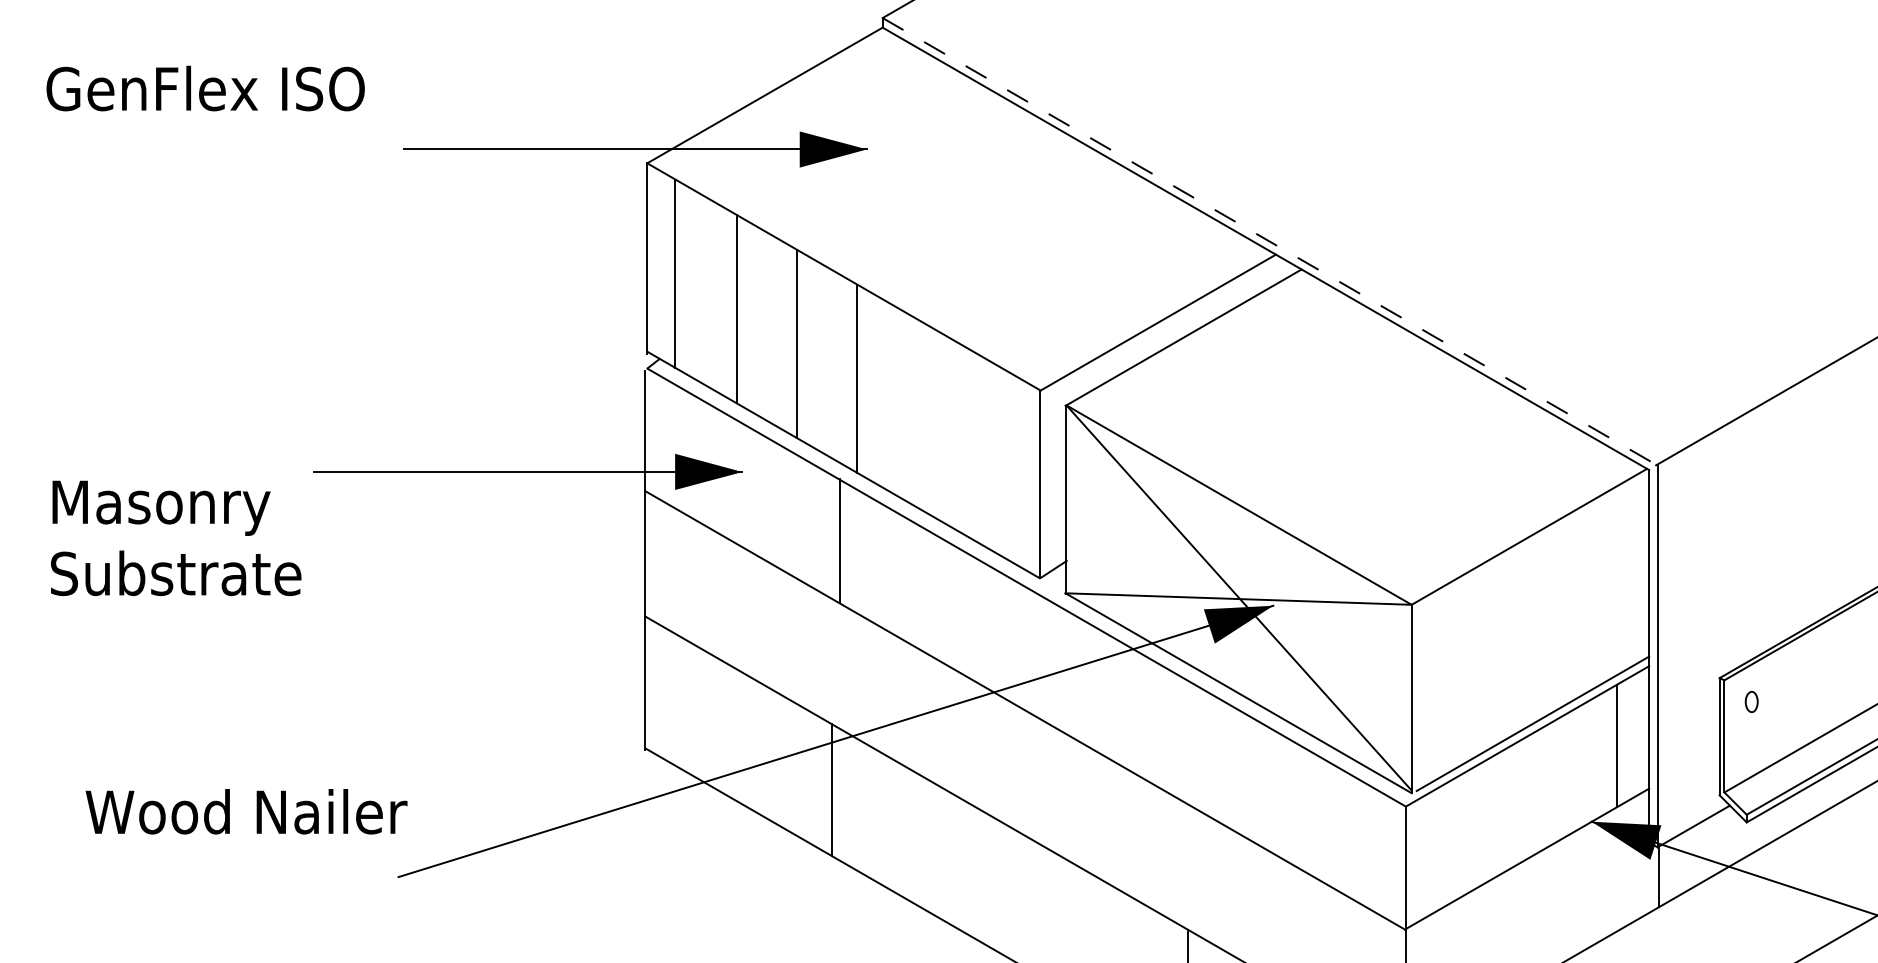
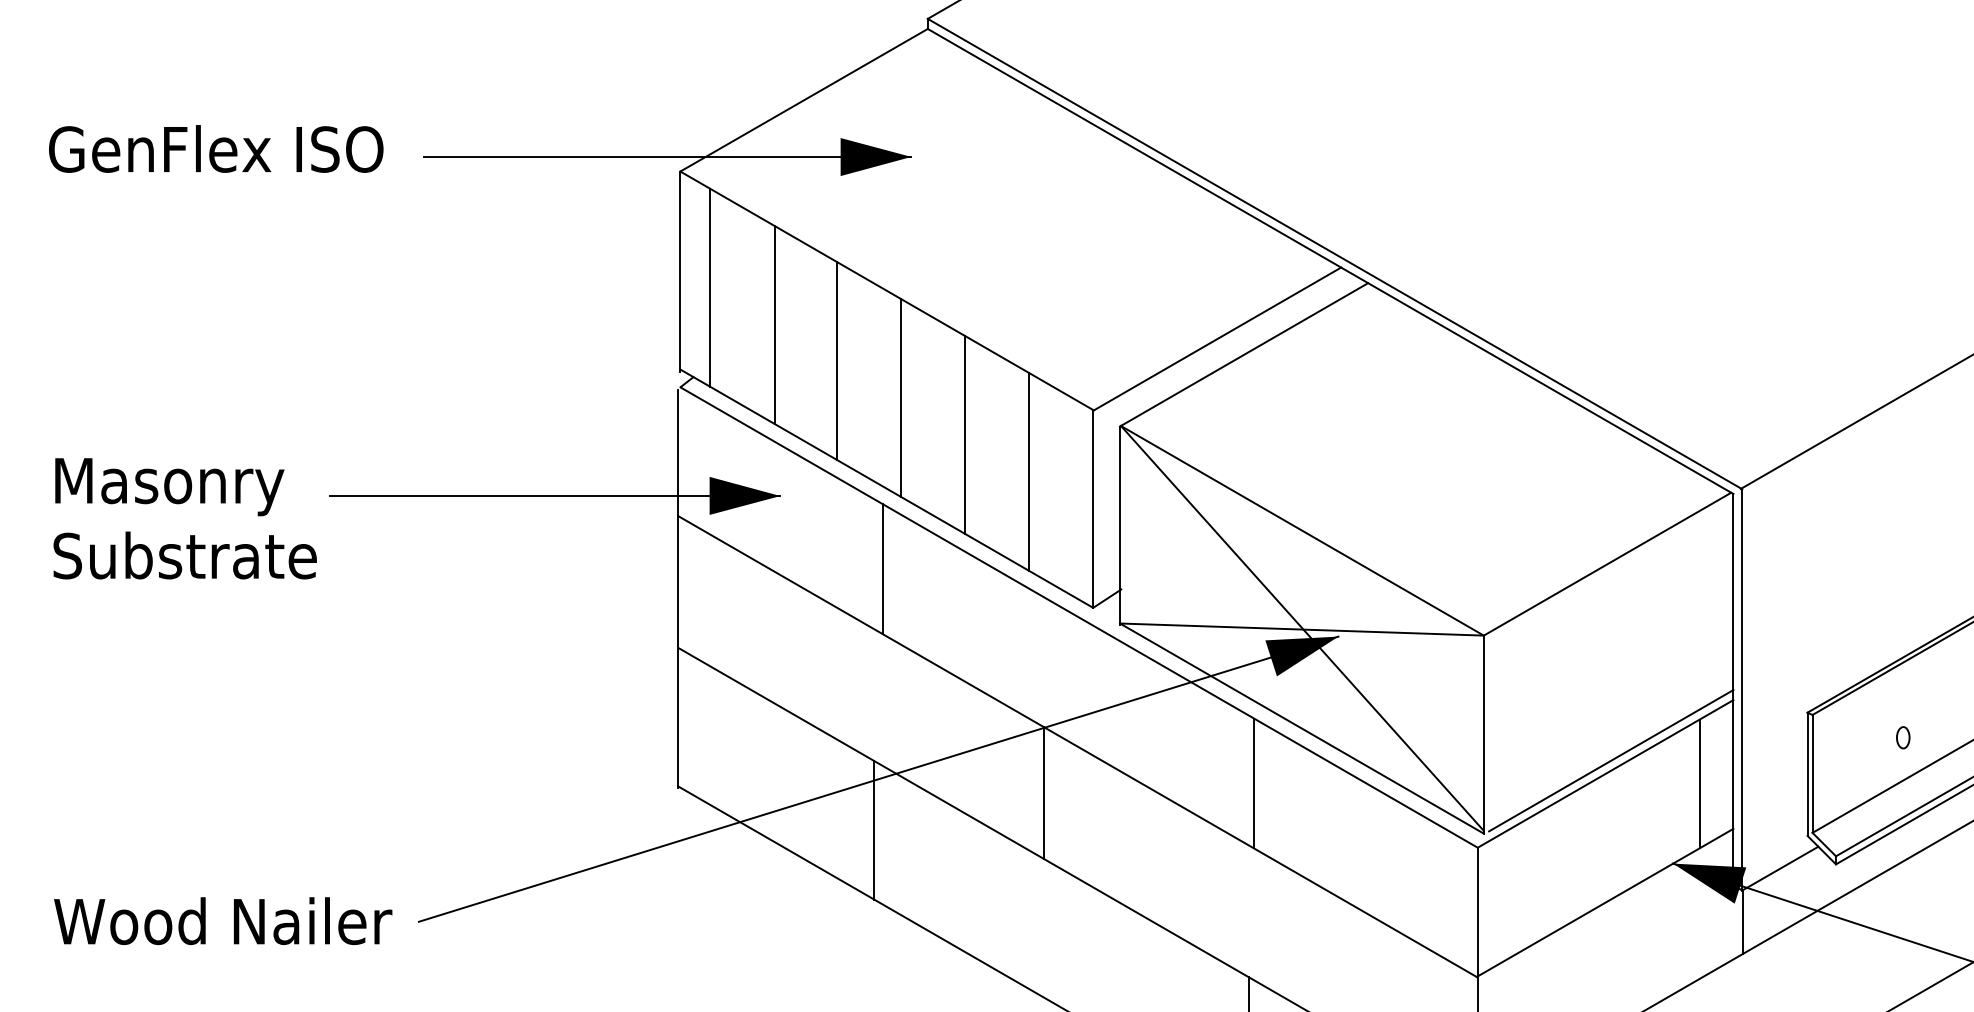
text: (205, 88) -> (216, 148), moved
line: (1270, 242) -> (1335, 254), dashed -> solid
line: (917, 413) -> (964, 434), added
line: (978, 448) -> (1028, 471), added
text: (175, 538) -> (184, 518), moved
part: (1751, 701) -> (1903, 737), moved
line: (1193, 745) -> (1254, 783), added
line: (992, 754) -> (1043, 792), added
text: (246, 812) -> (223, 921), moved

